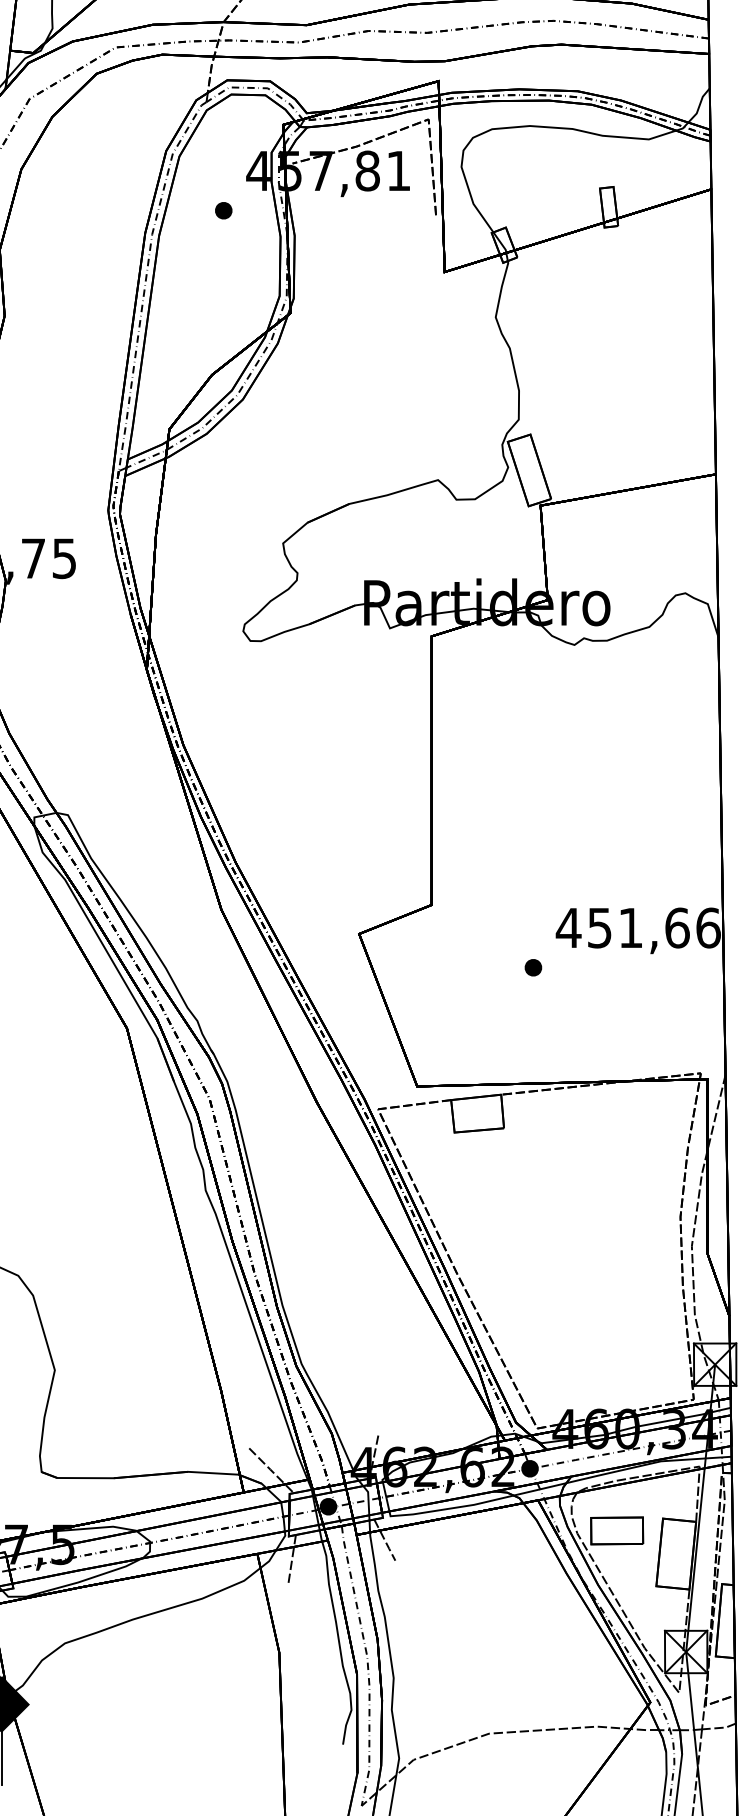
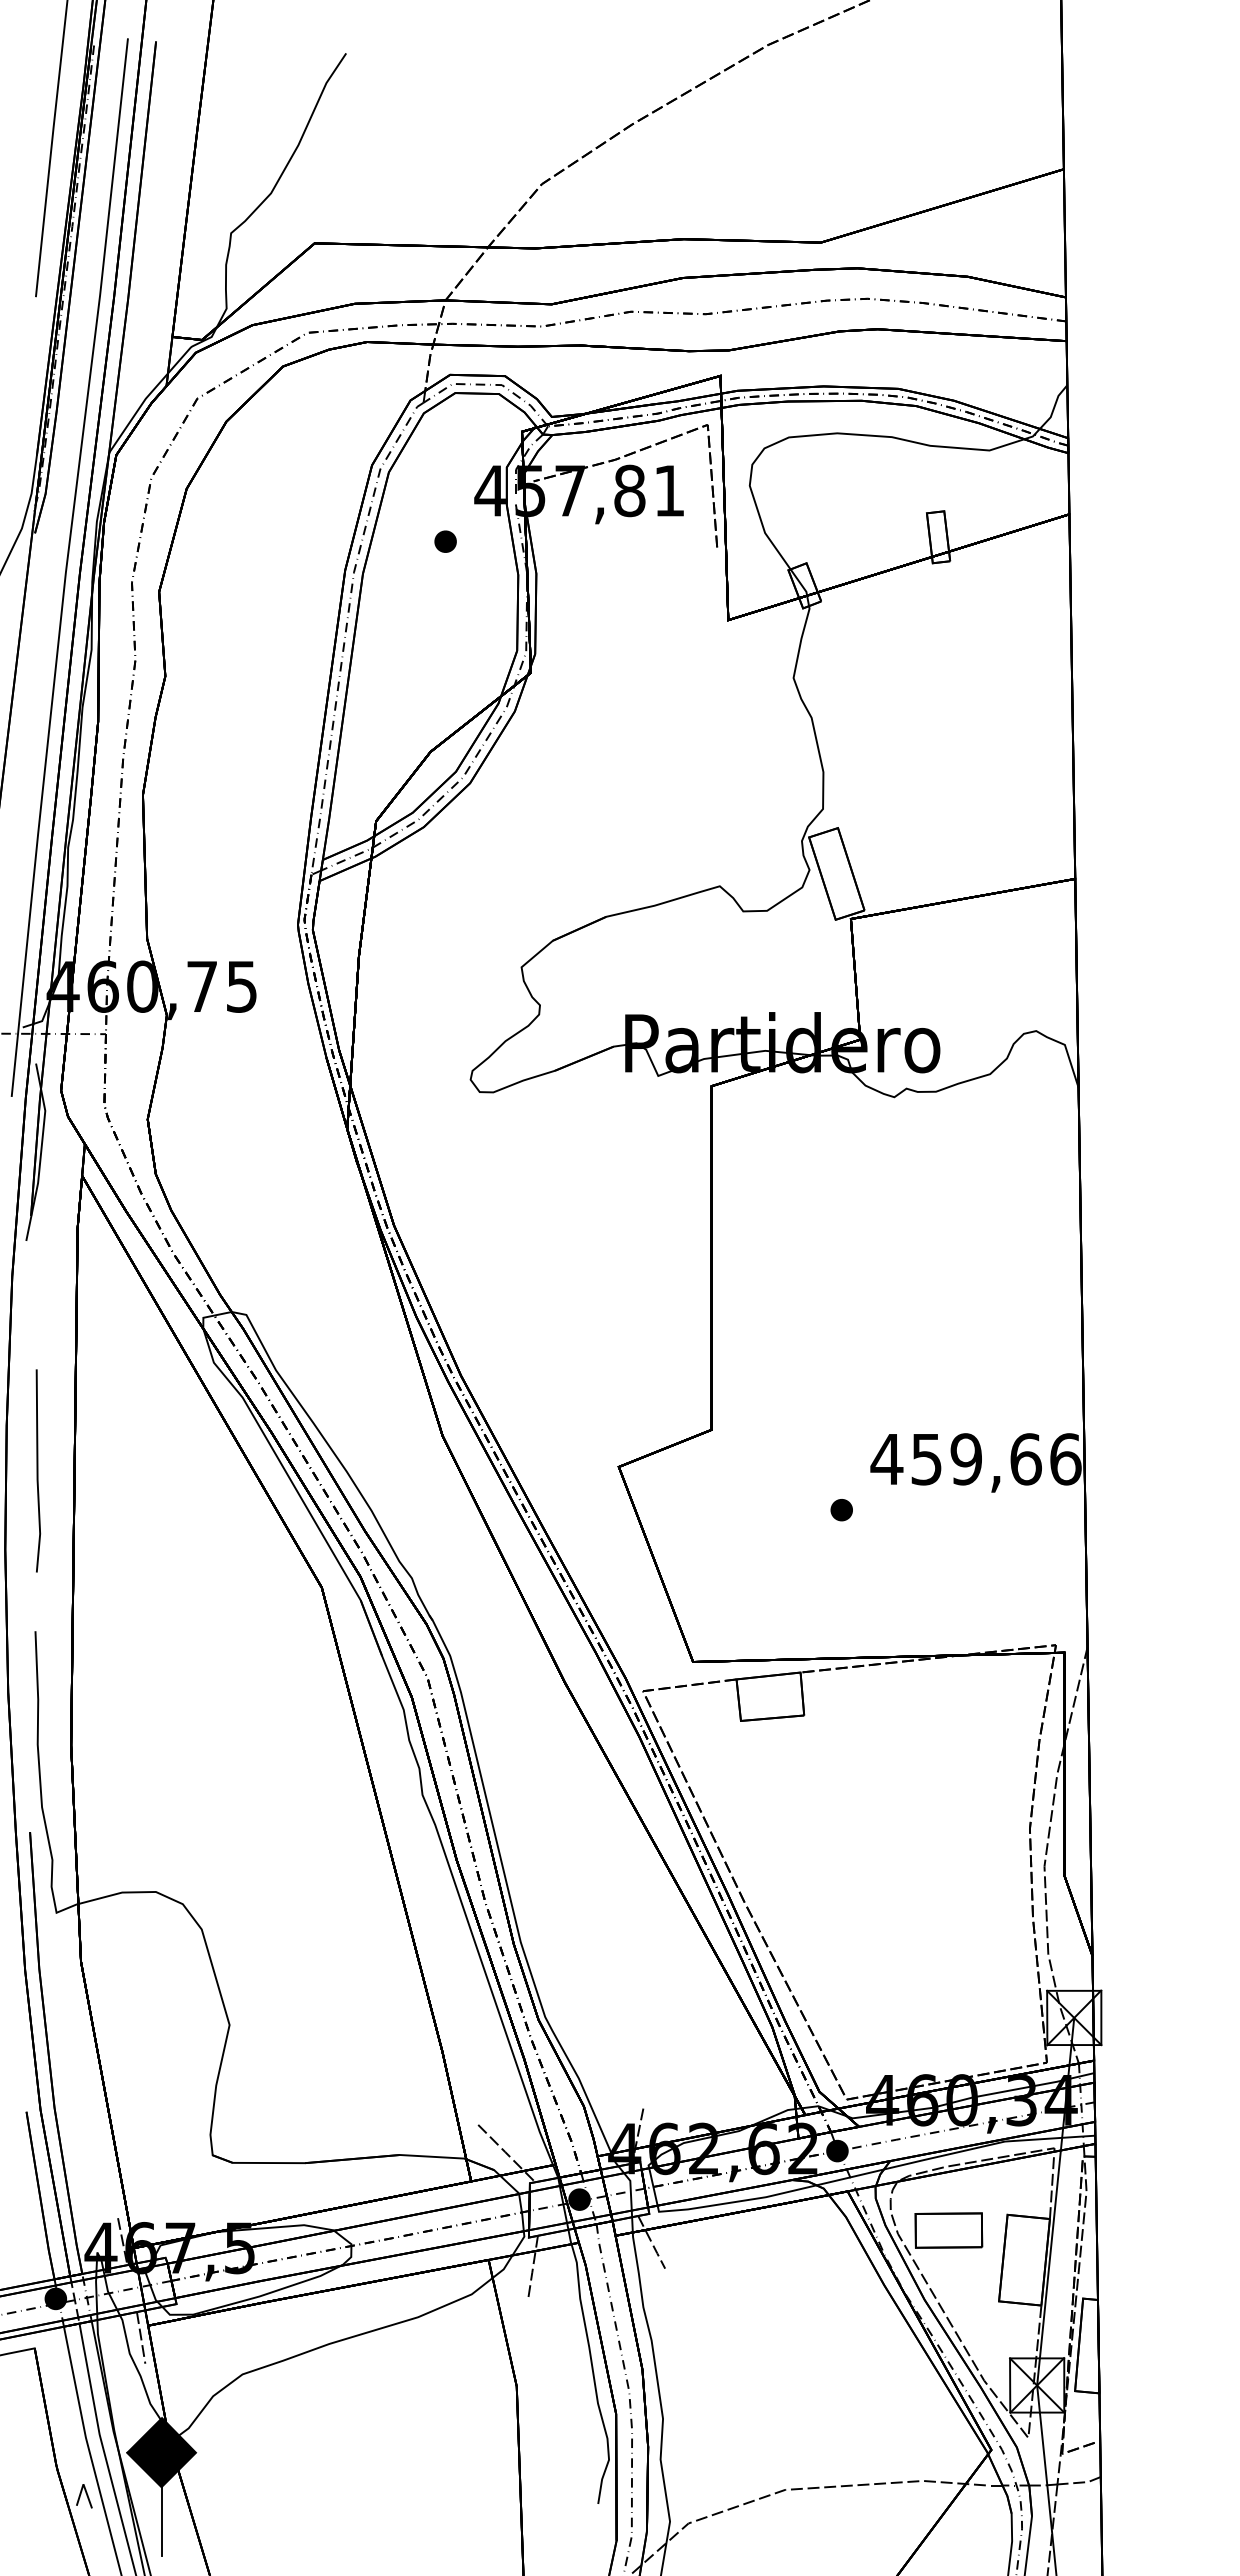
text: (630, 928) -> (965, 1459), 451,66 -> 459,66

